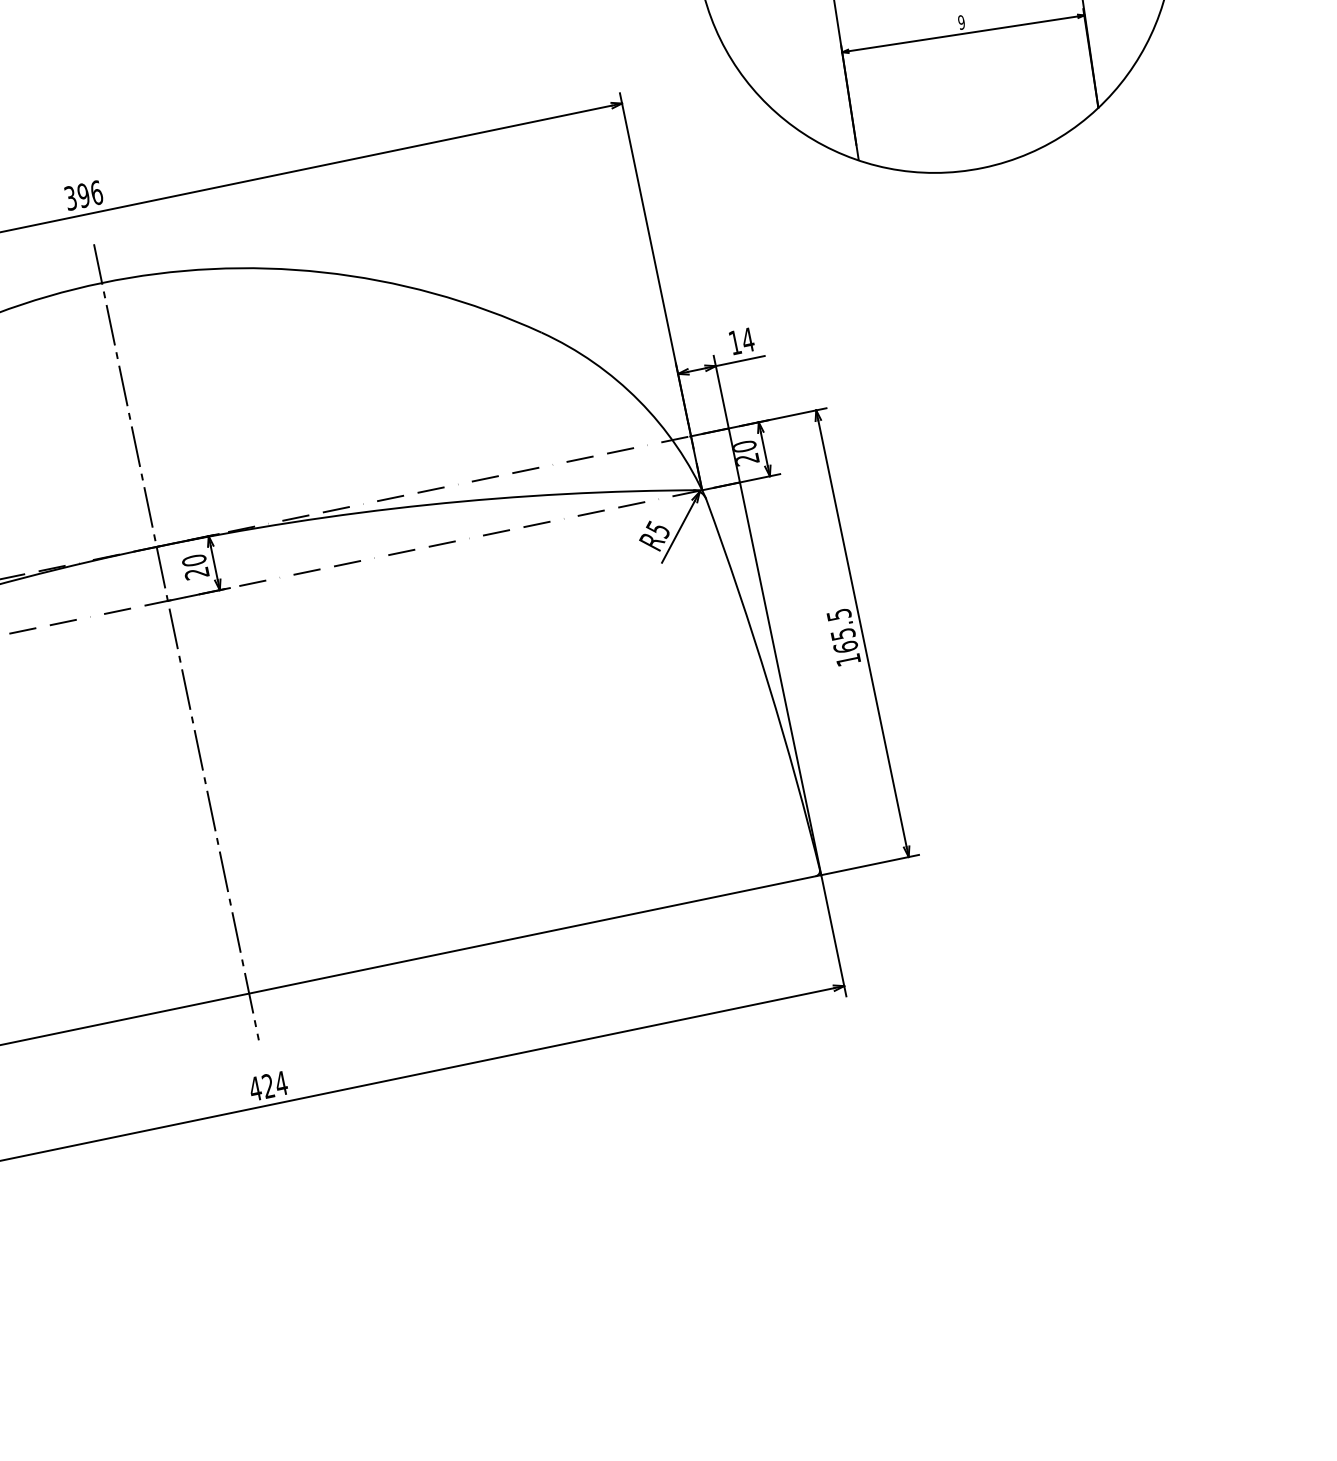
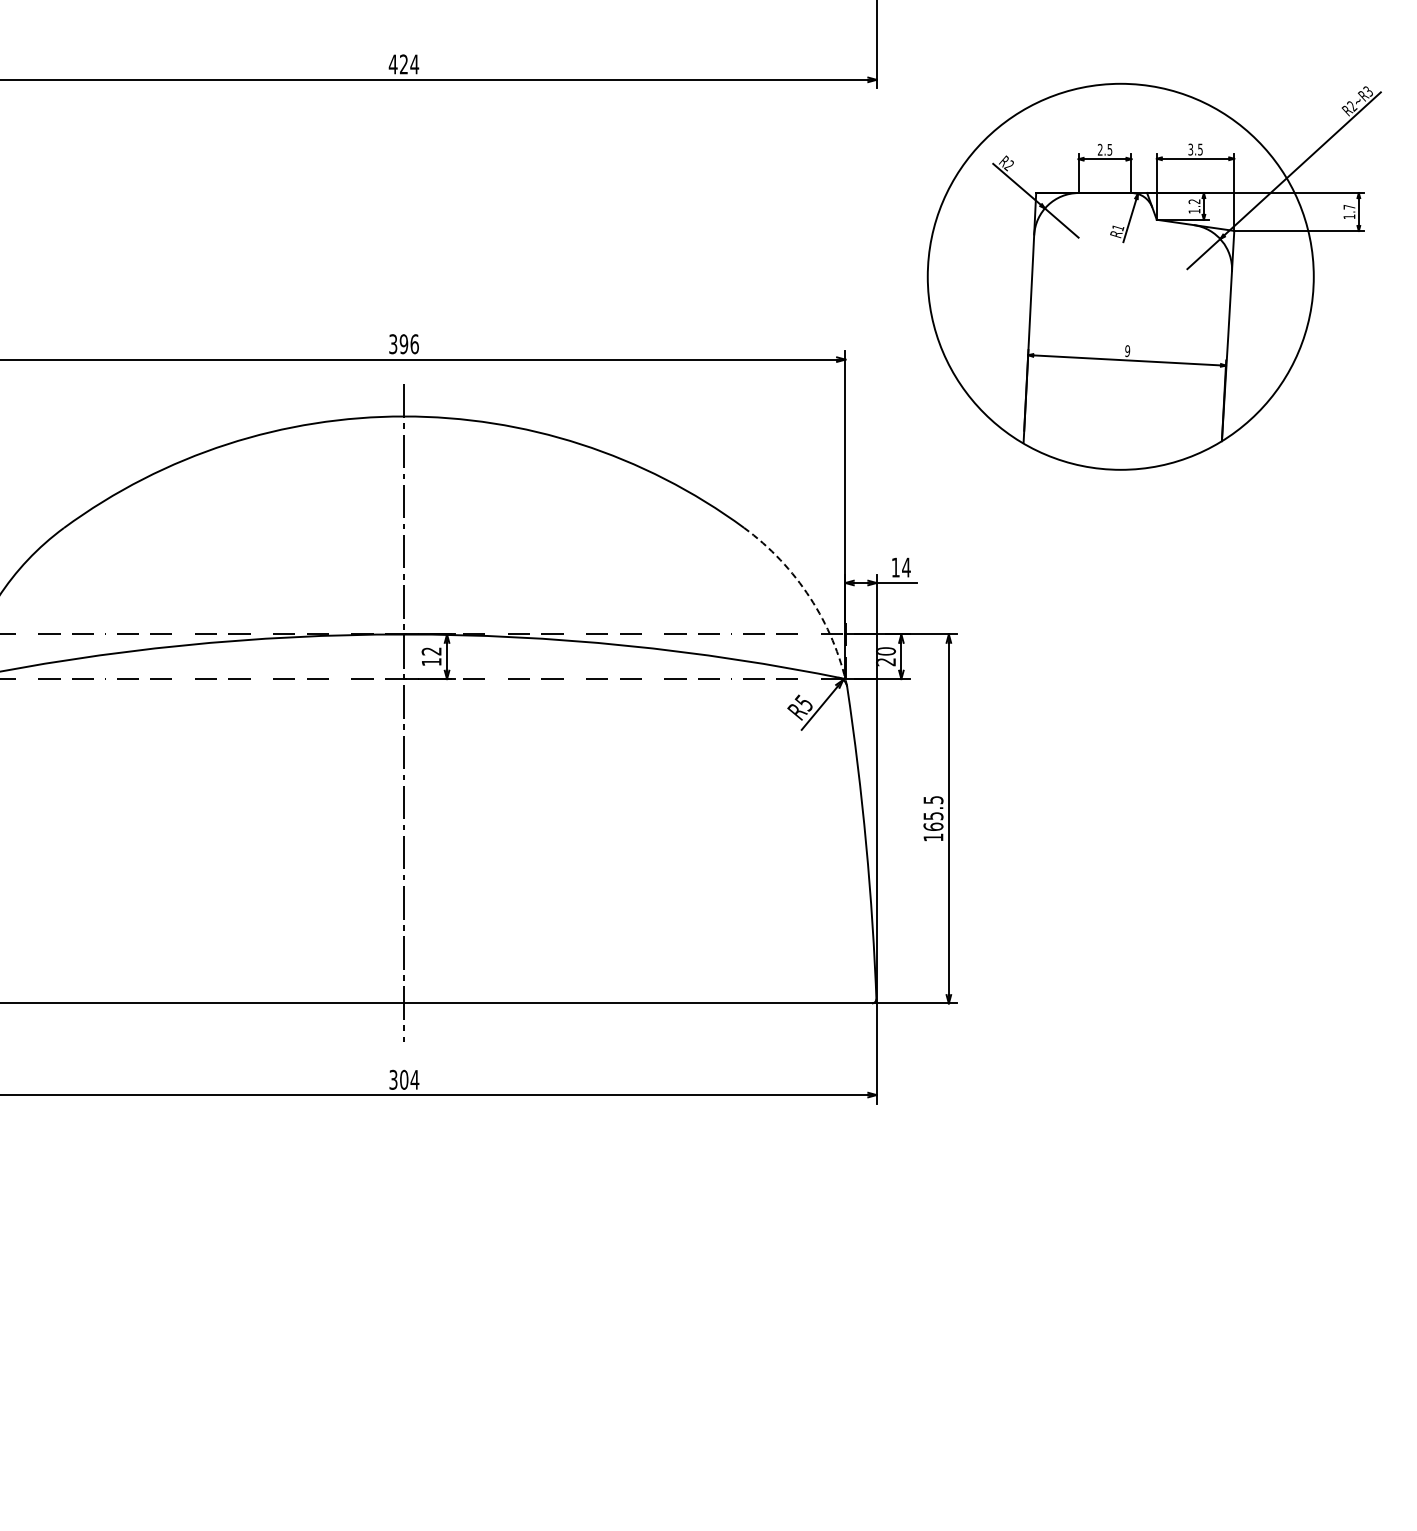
arc: (639, 400) -> (810, 597), solid -> dashed
text: (195, 566) -> (431, 656), 20 -> 12
text: (261, 1087) -> (398, 1079), 424 -> 304

